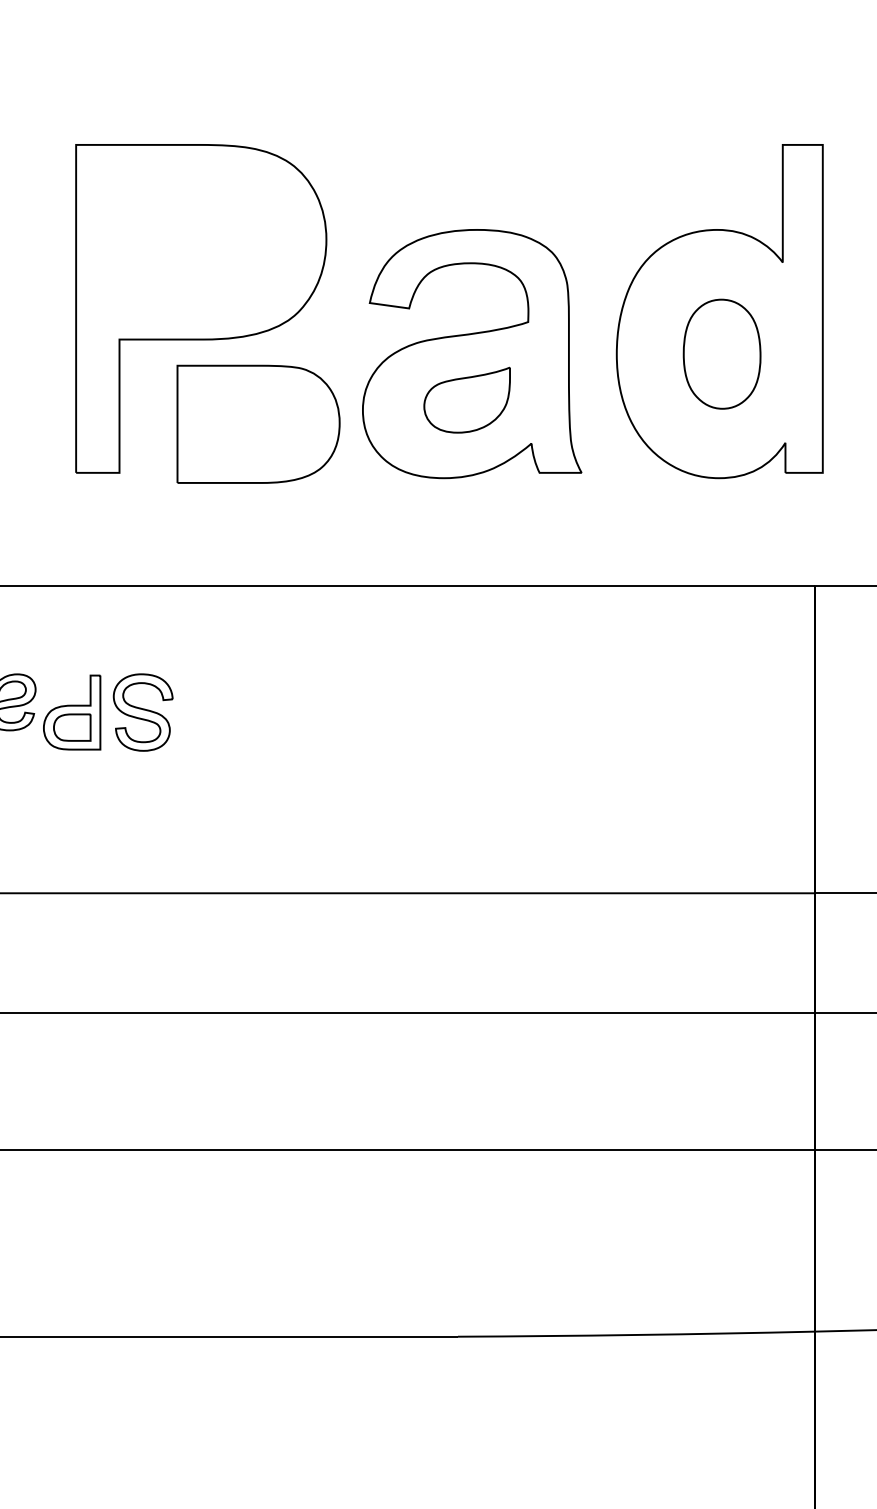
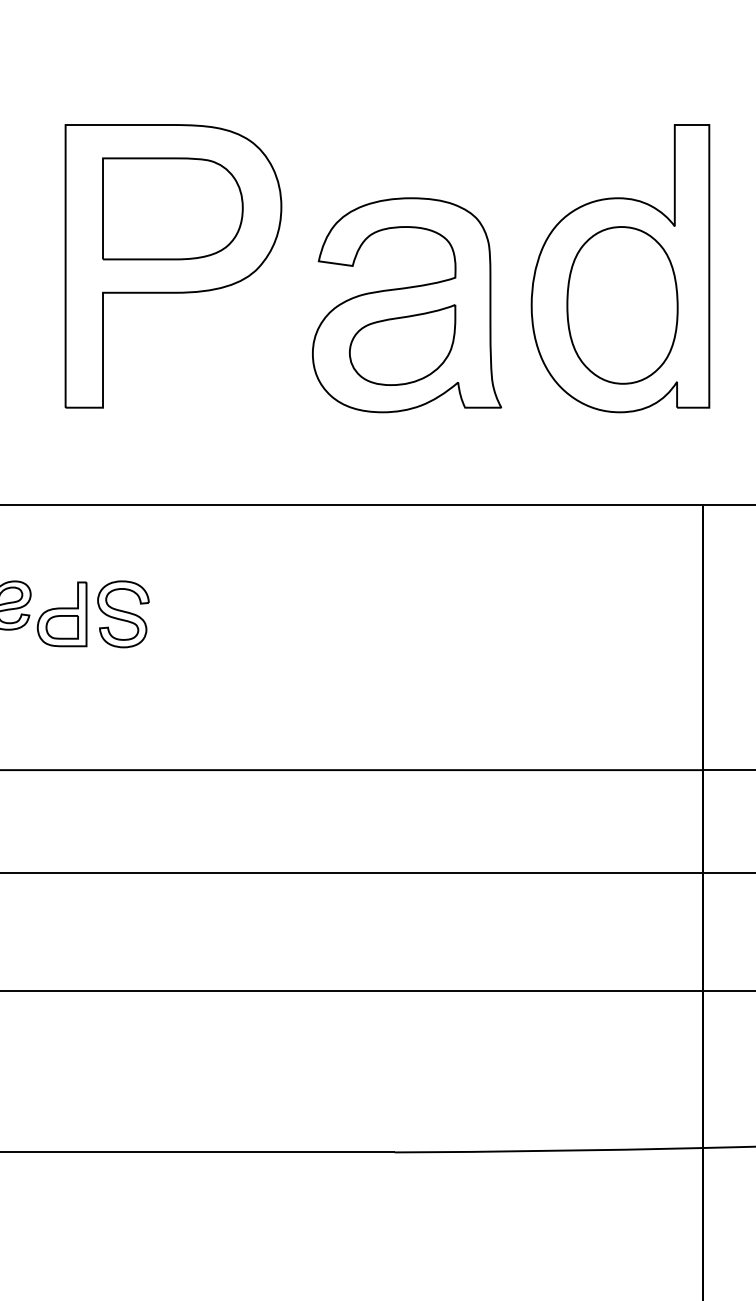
part: (722, 354) -> (622, 305), size x1.67
part: (466, 399) -> (402, 344), size x1.43
part: (258, 423) -> (172, 208), moved

